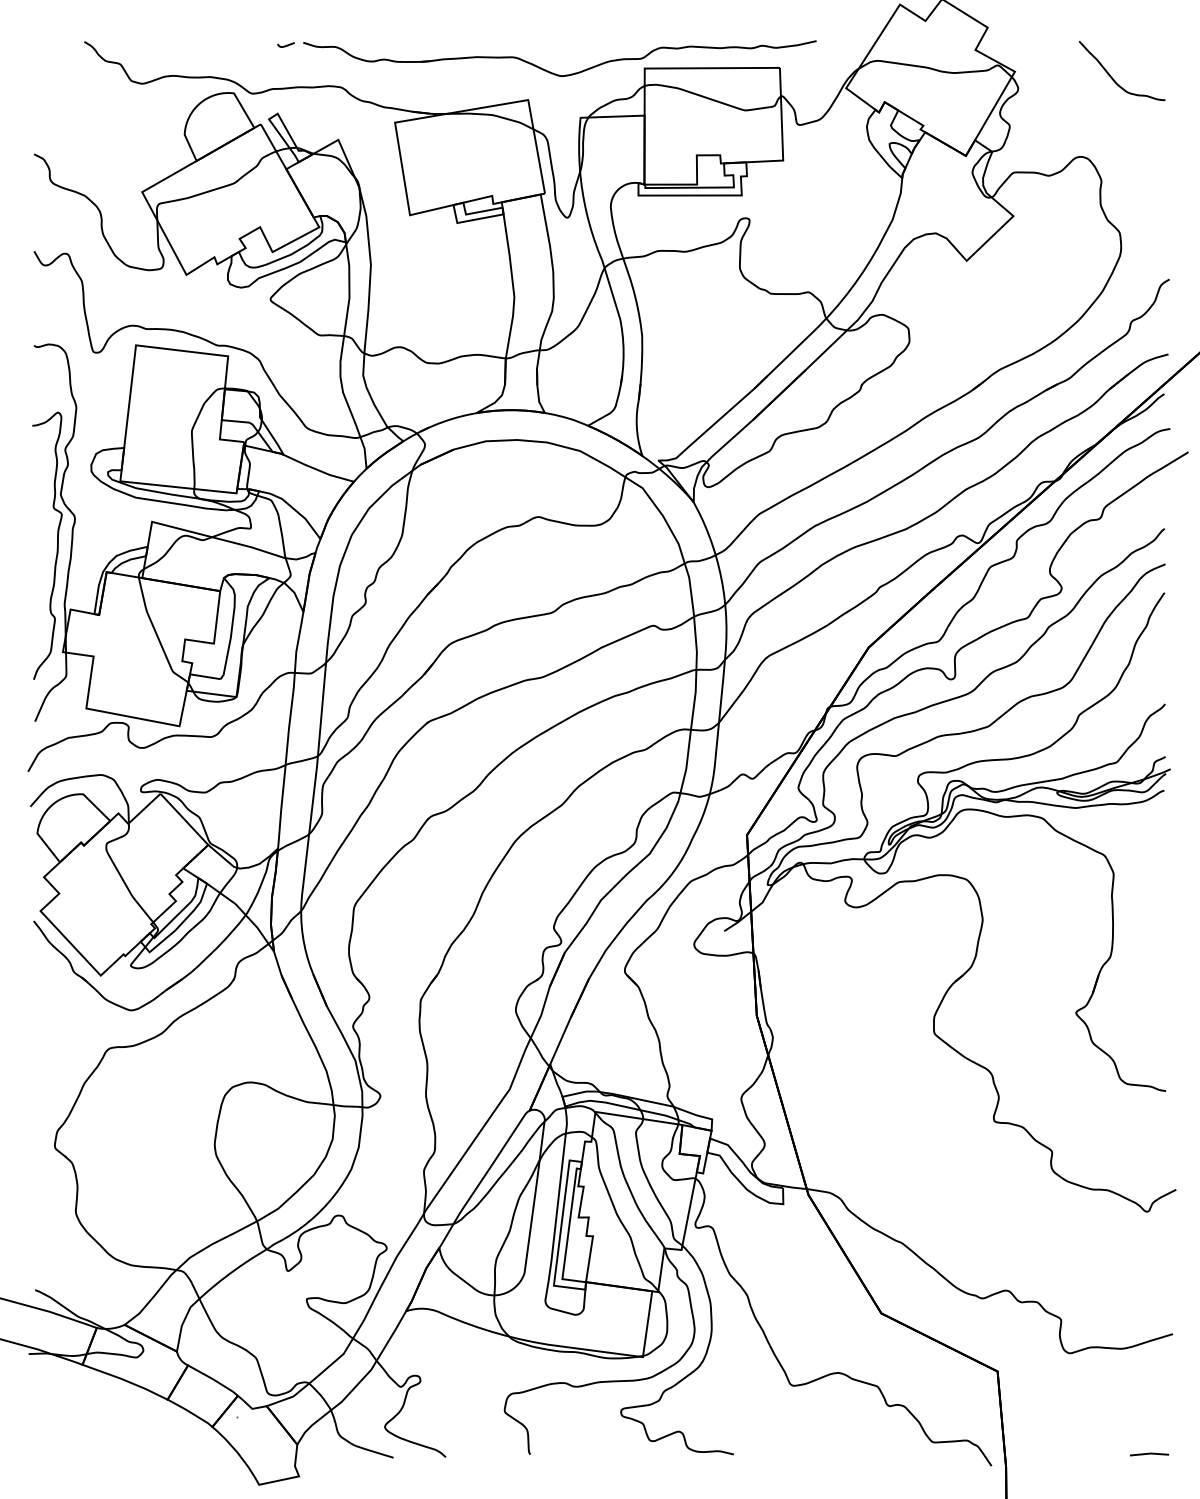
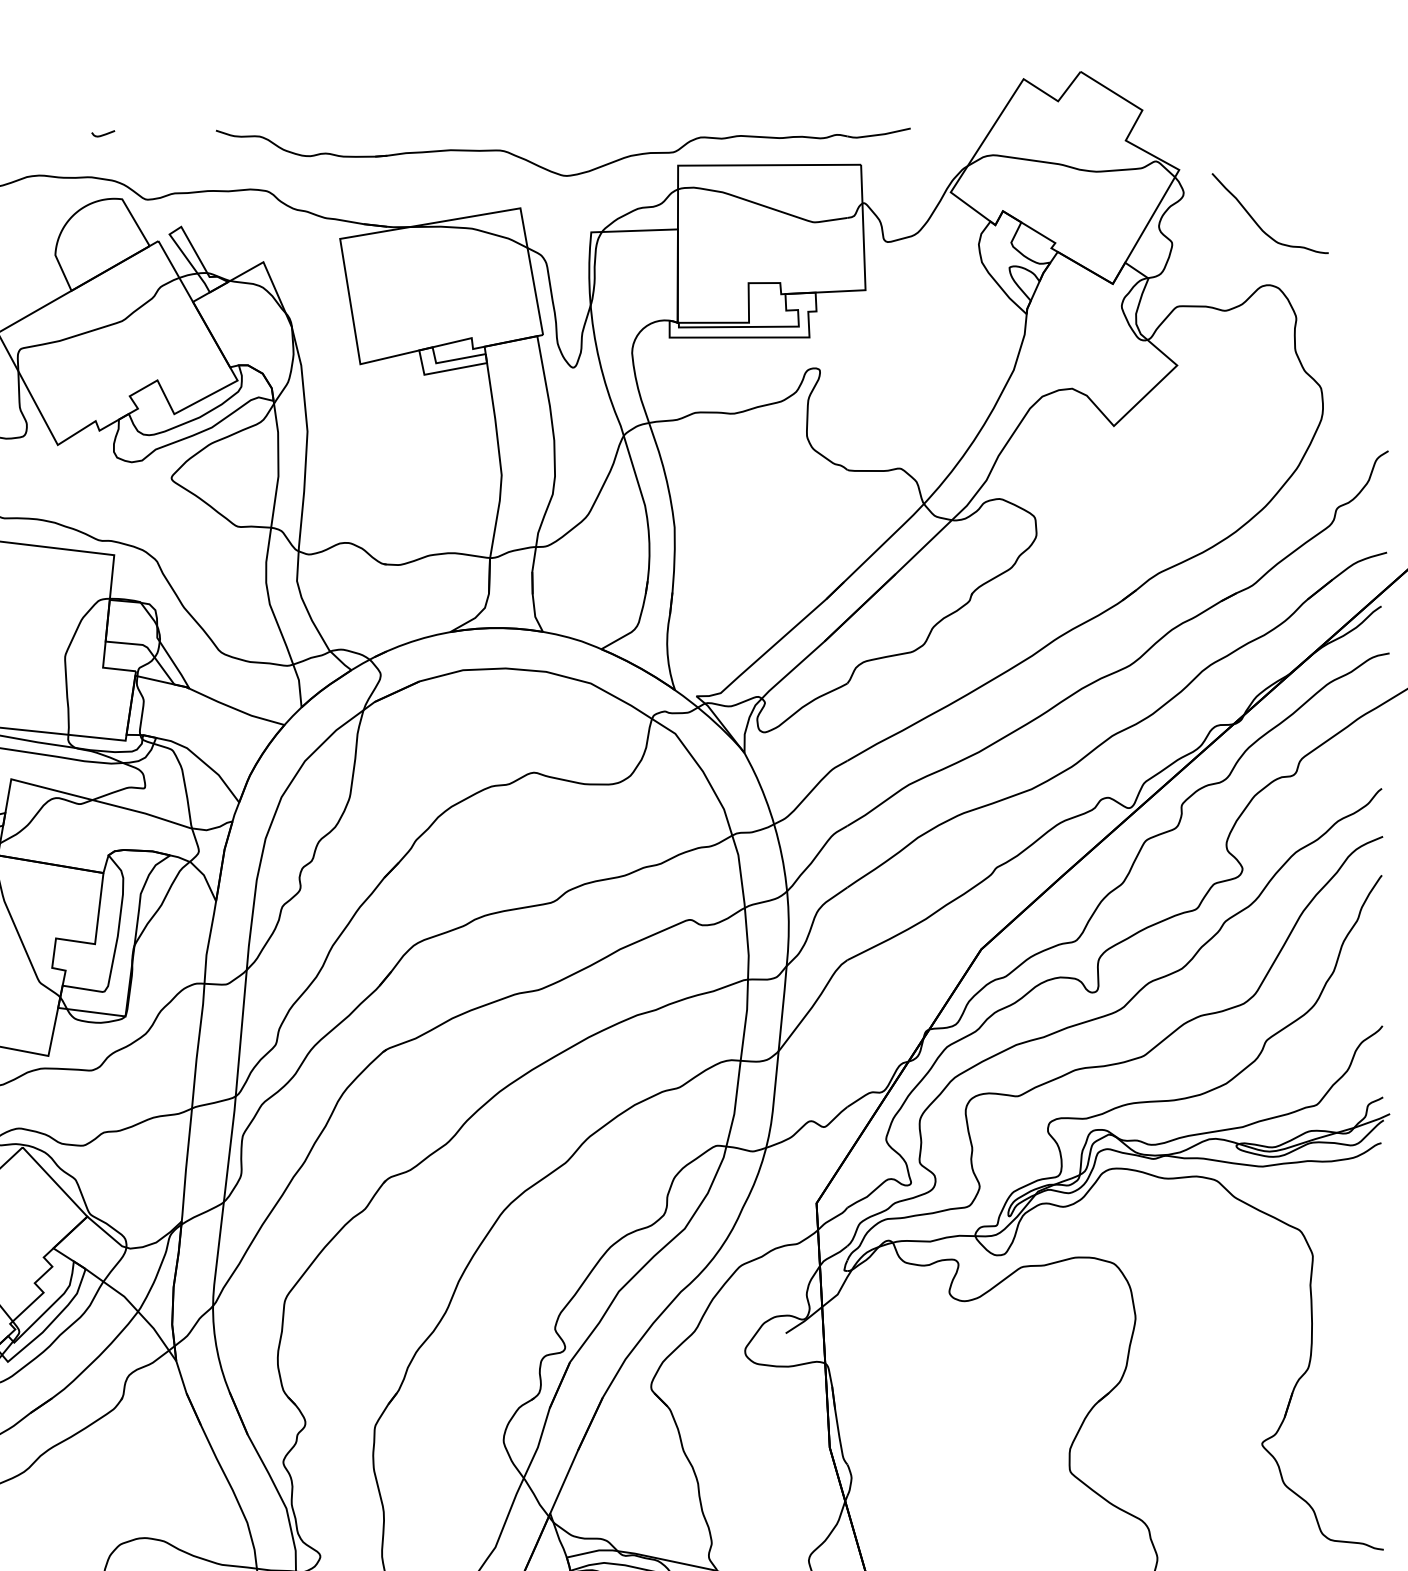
curve: (286, 44) -> (103, 133), moved
curve: (1114, 79) -> (1259, 225), moved

